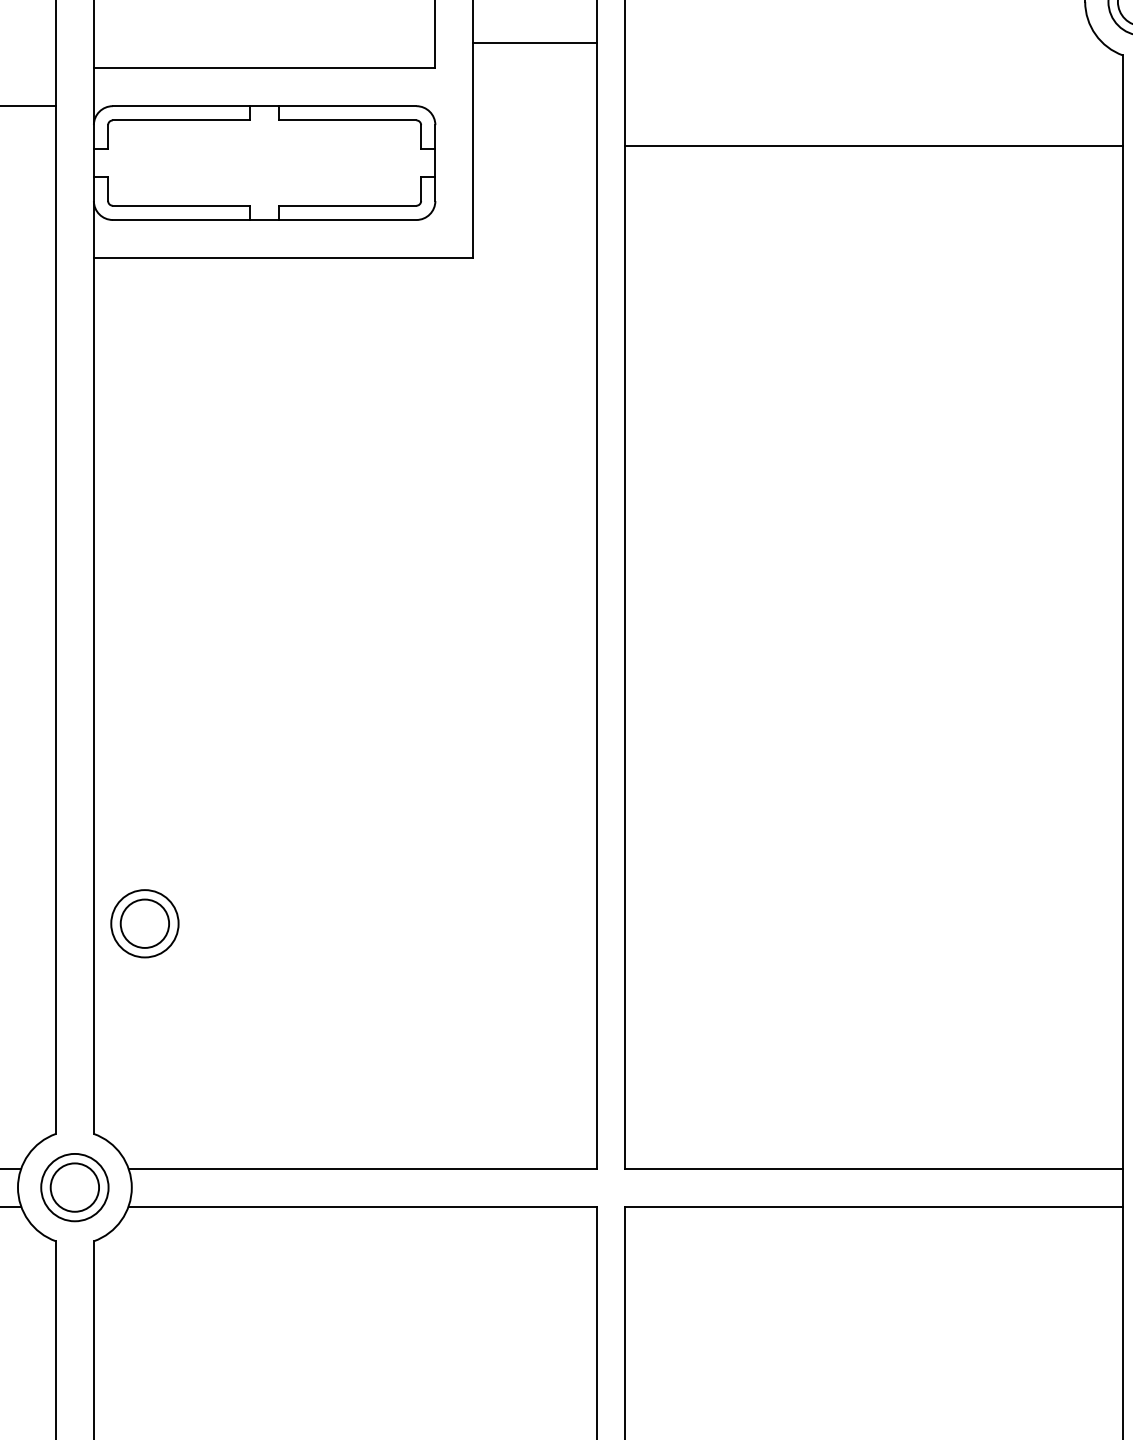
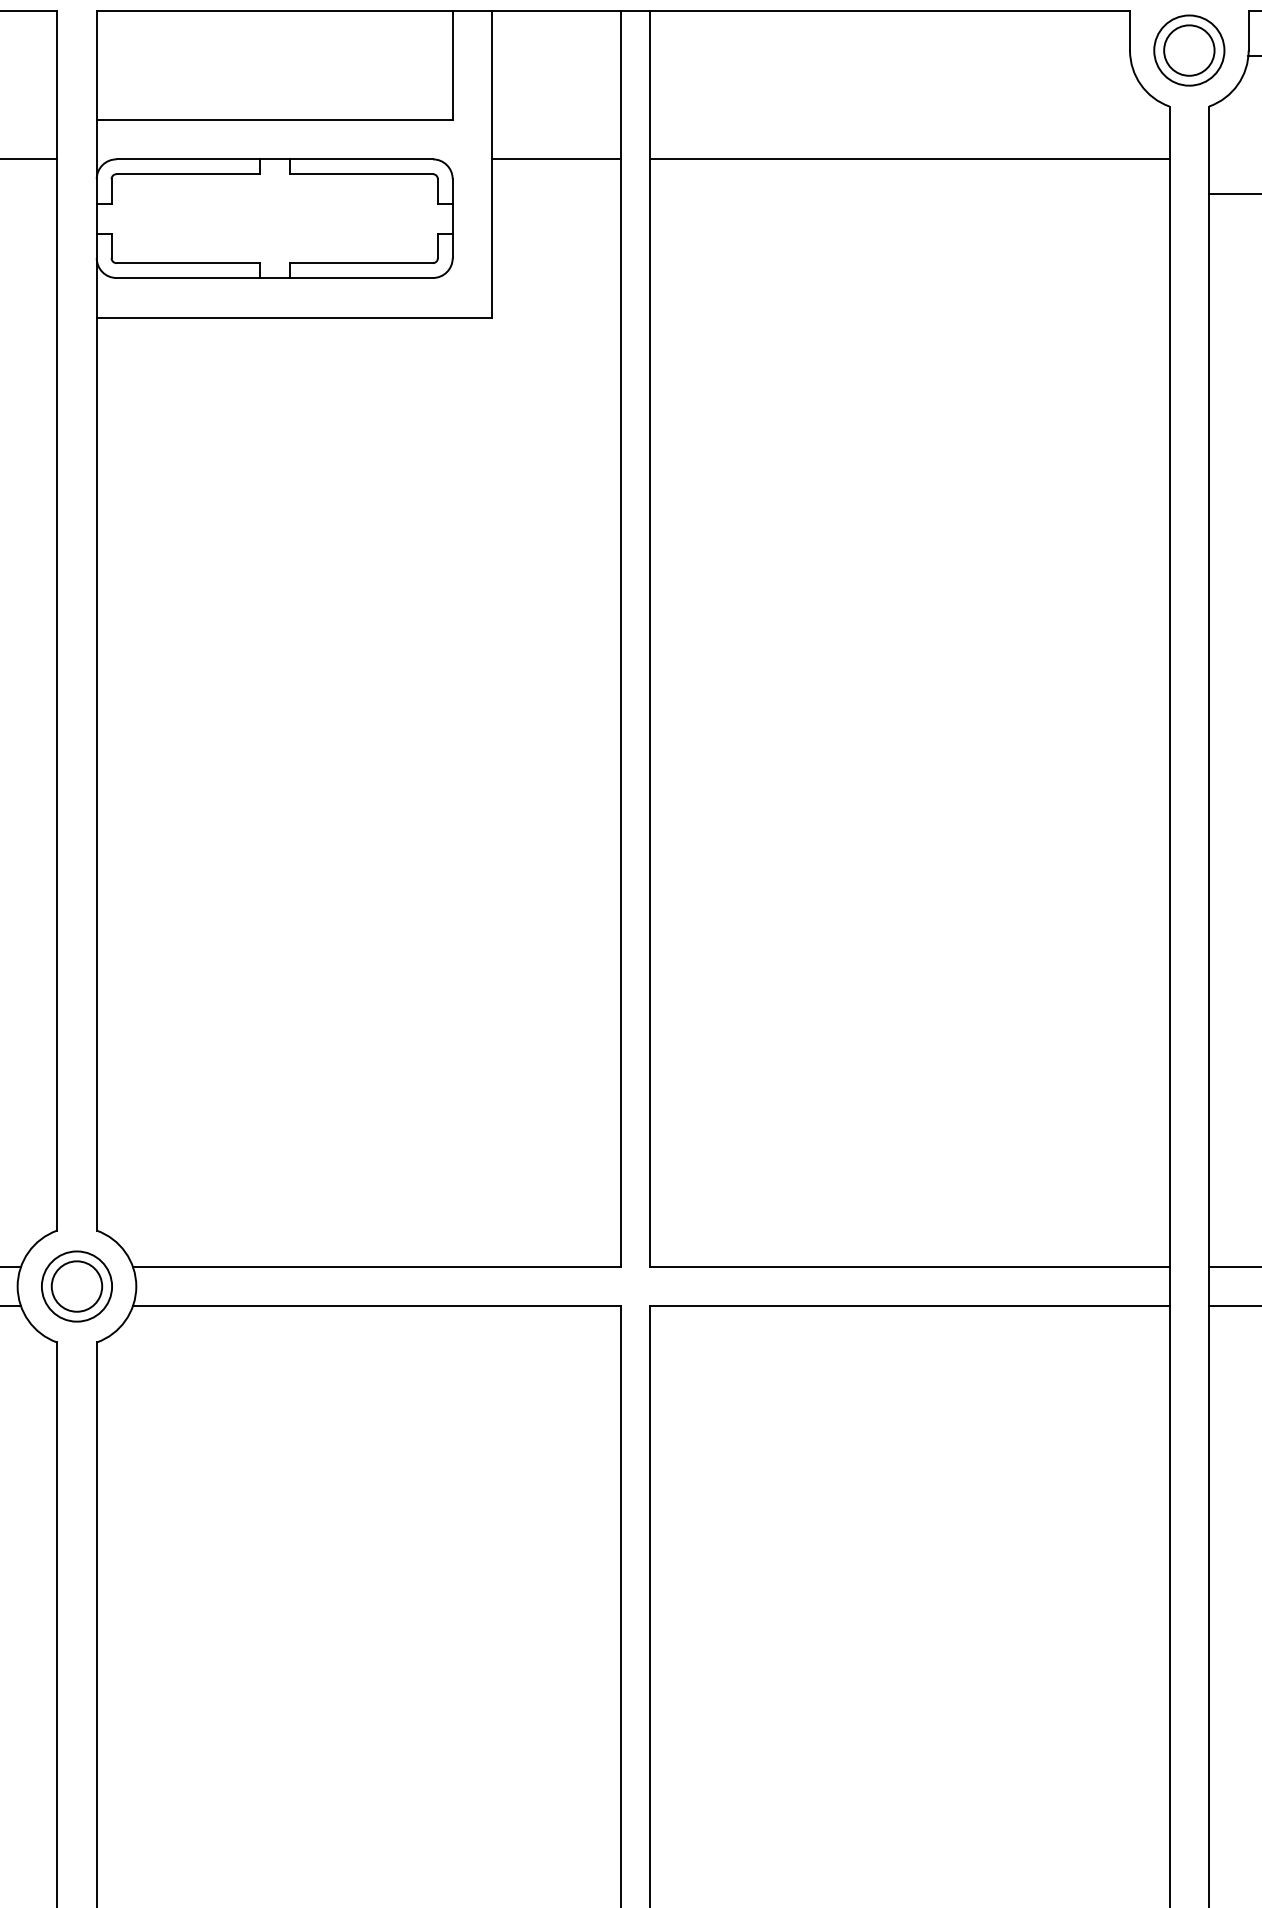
line: (534, 42) -> (556, 159), moved
line: (873, 146) -> (909, 159), moved
part: (144, 923) -> (149, 1011), removed

